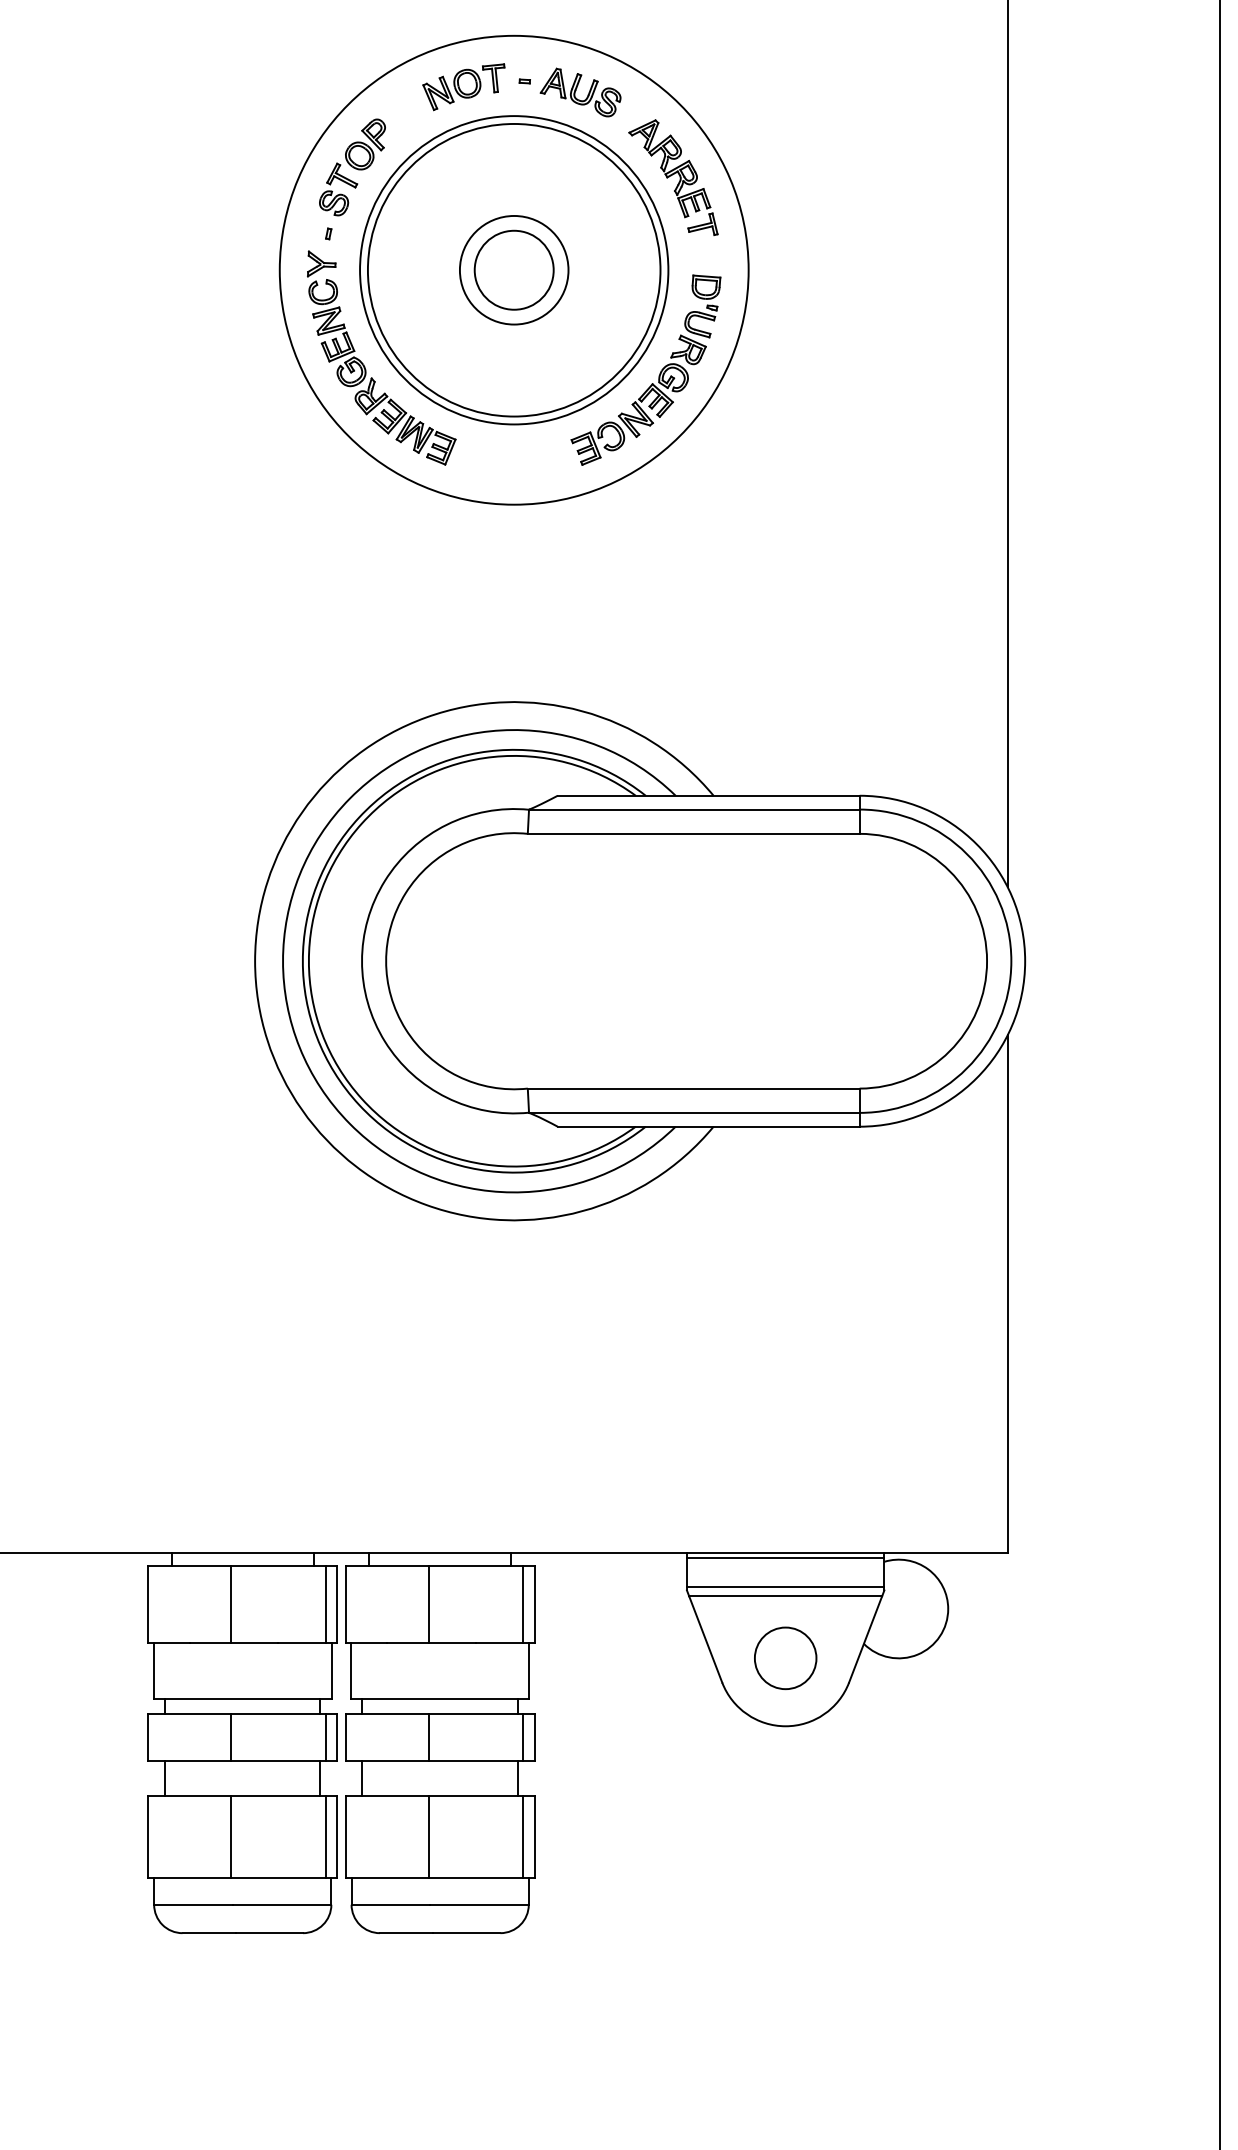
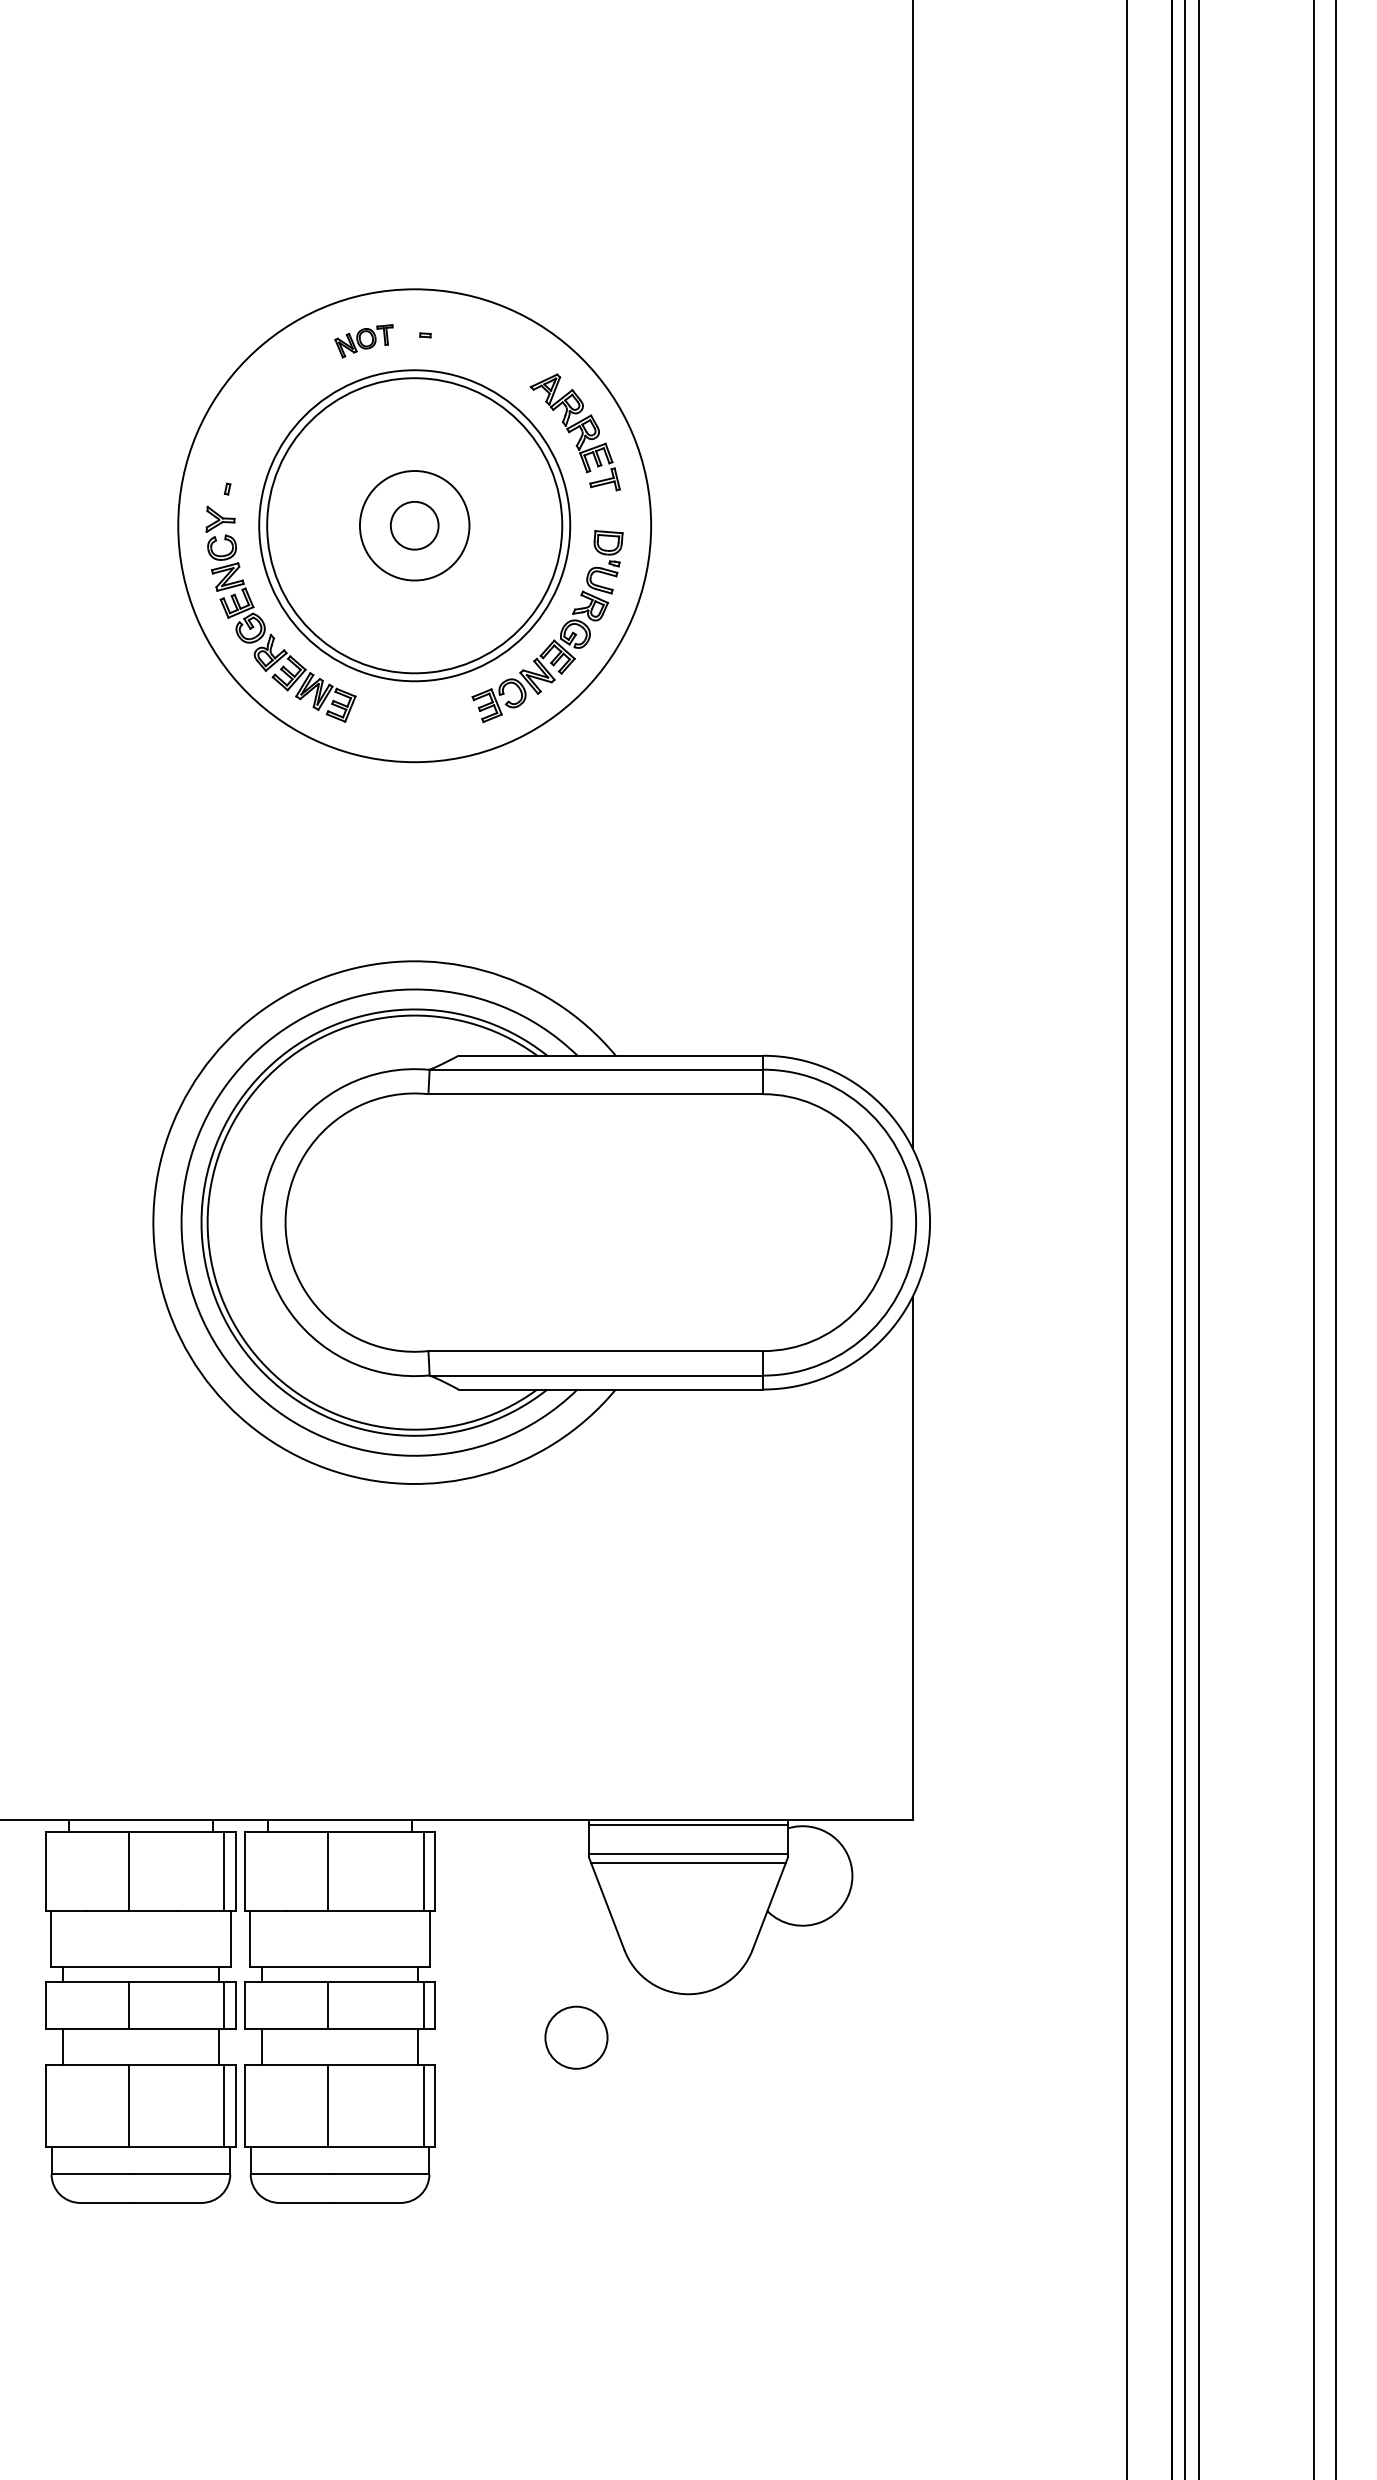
part: (463, 87) -> (363, 341), size x0.7
part: (580, 92) -> (481, 346), removed
part: (352, 166) -> (251, 421), removed
circle: (514, 270) -> (414, 525), size x0.6
circle: (785, 1658) -> (576, 2037), moved

